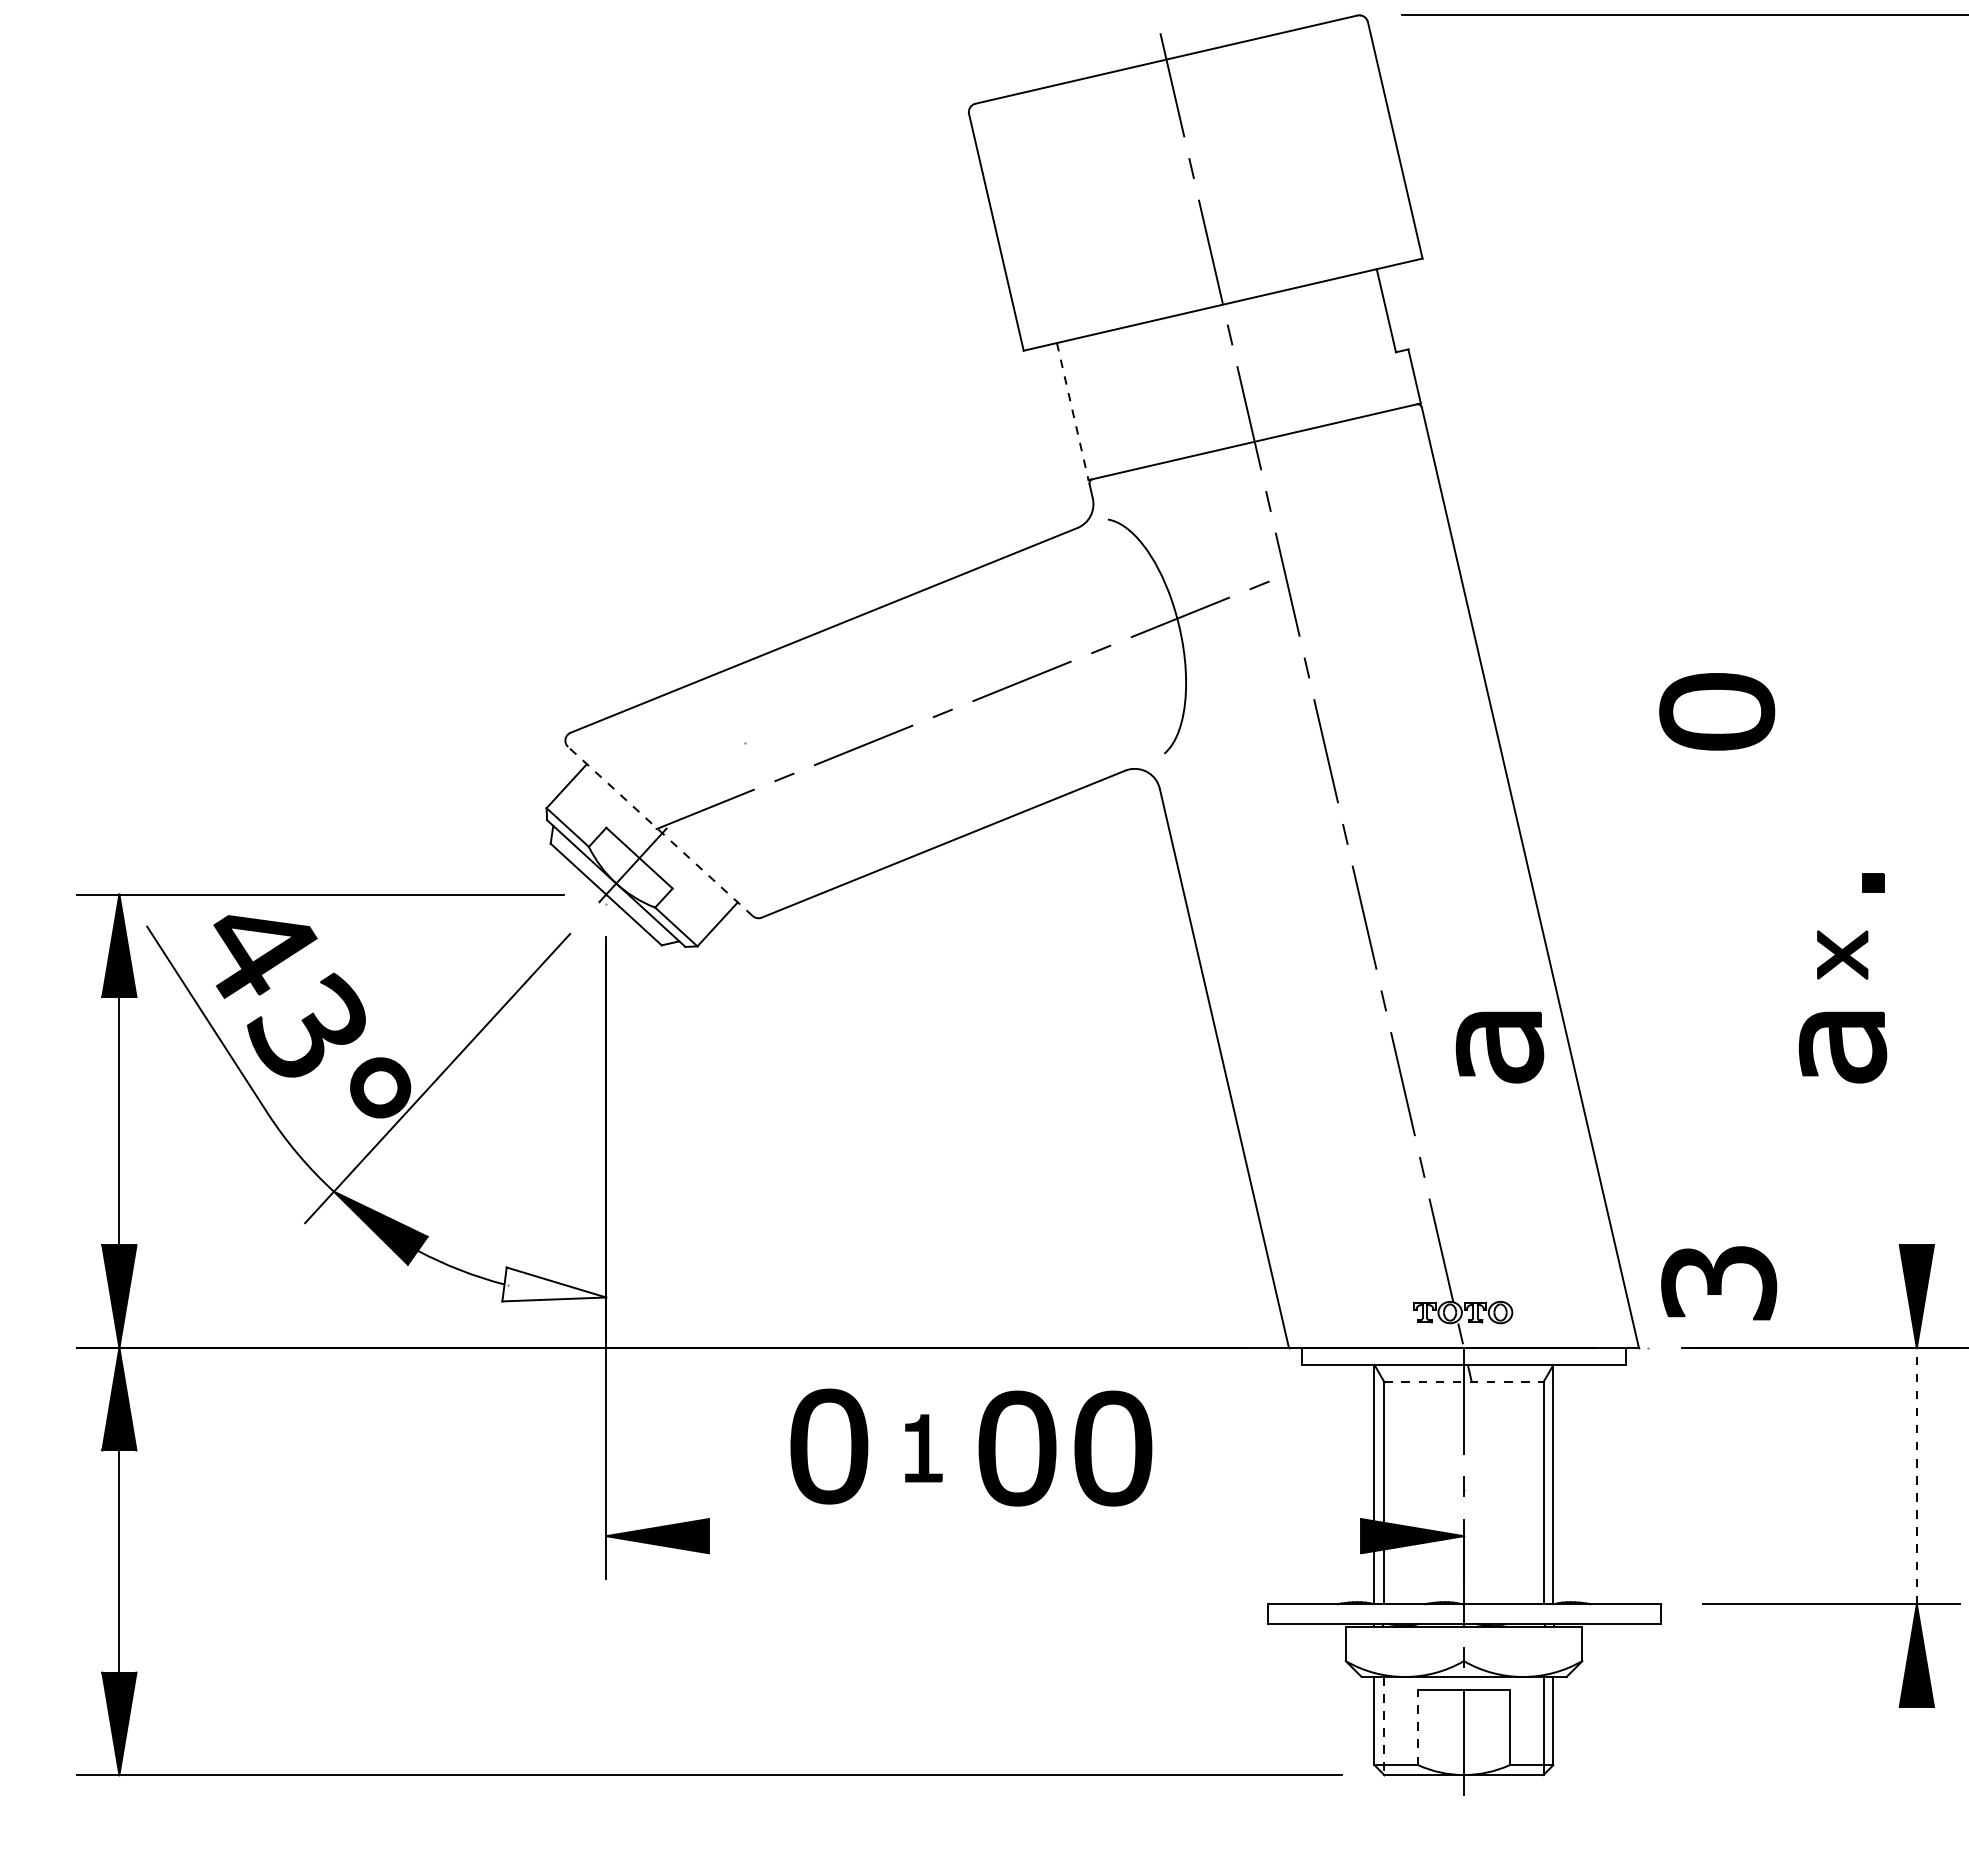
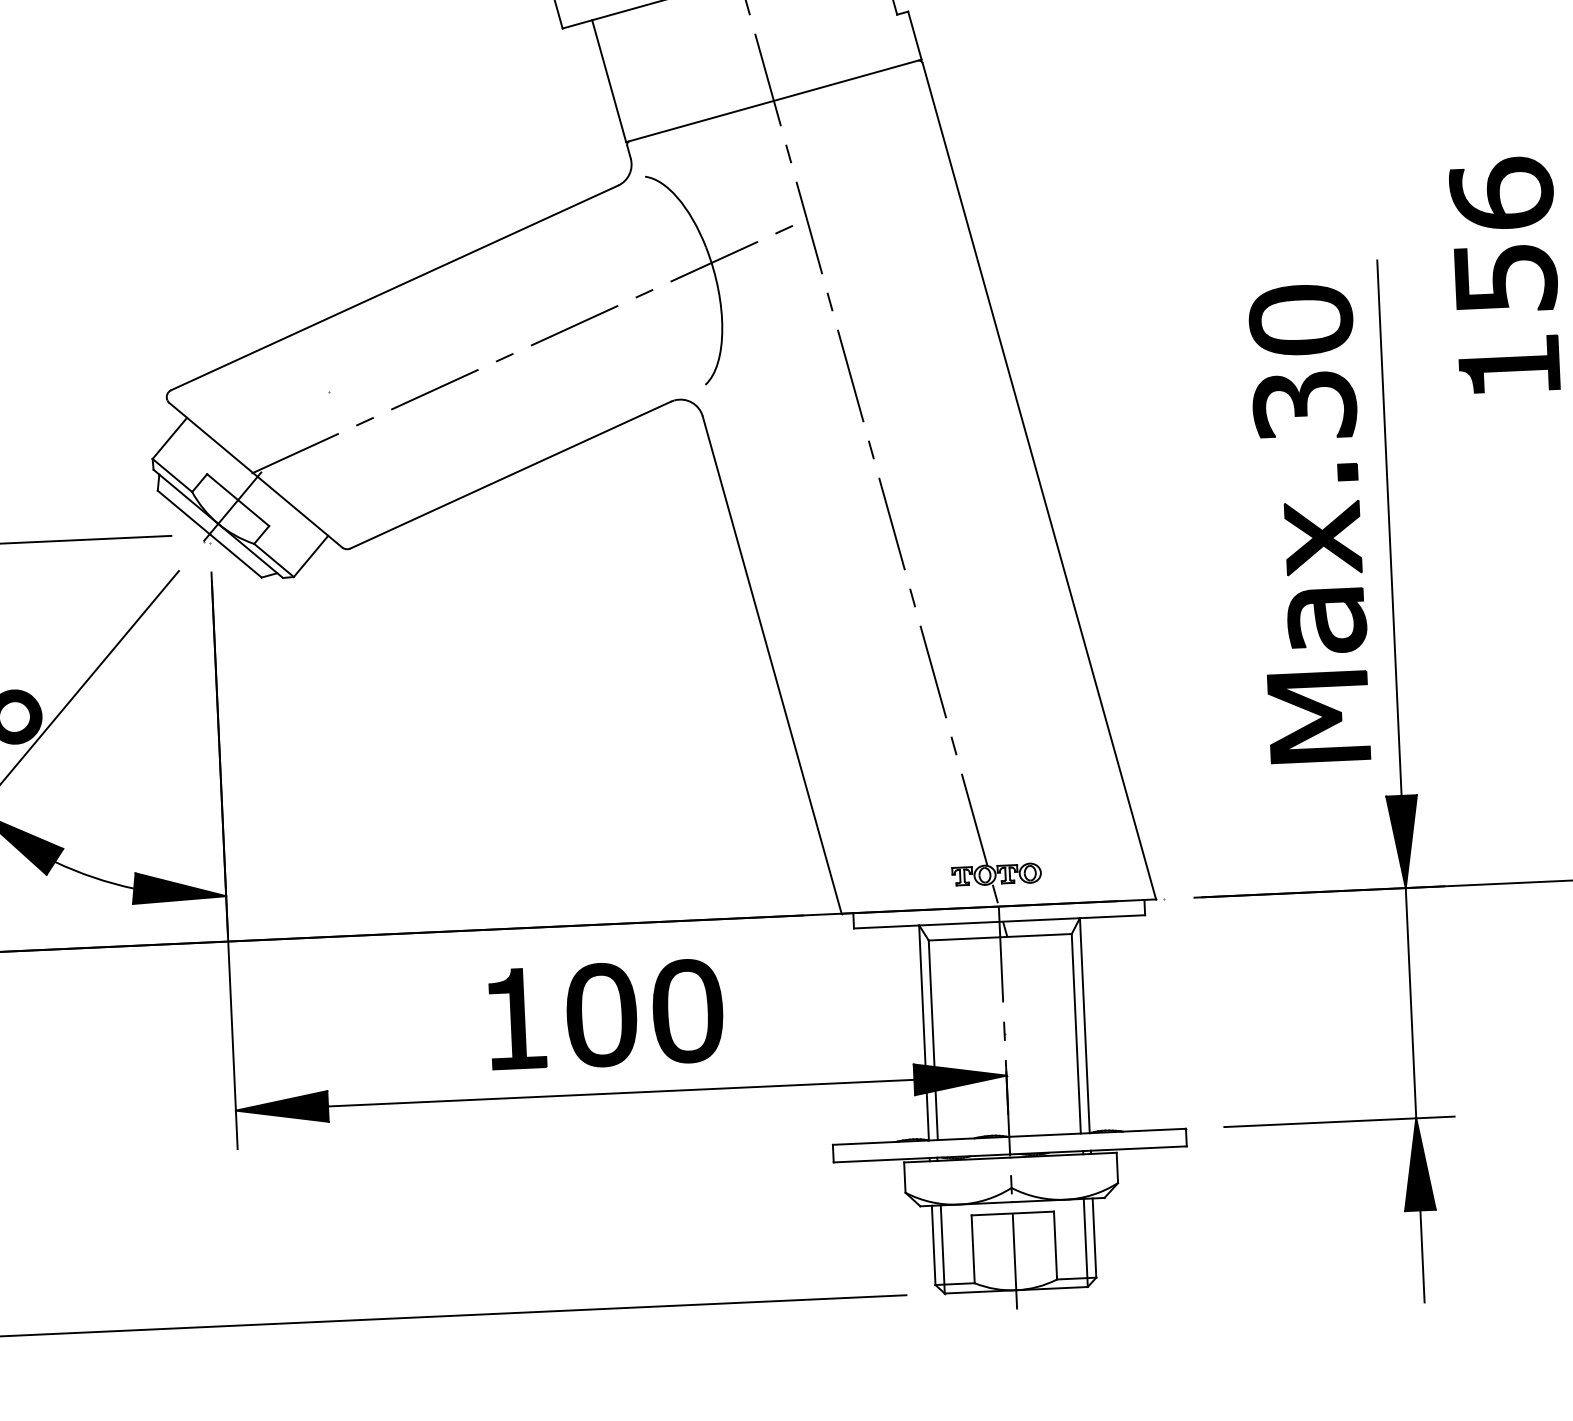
line: (1072, 412) -> (608, 82), dashed -> solid
part: (1717, 711) -> (1301, 319), moved
line: (660, 831) -> (255, 475), dashed -> solid
line: (1916, 947) -> (1389, 528), added
part: (1842, 954) -> (1322, 537), size x1.67
part: (1499, 1047) -> (1018, 635), removed
part: (1828, 1153) -> (1318, 716), added
part: (1719, 1283) -> (1305, 406), moved
fill: (554, 1284) -> (179, 886), added
line: (1463, 1382) -> (999, 937), dashed -> solid
part: (829, 1446) -> (432, 1020), removed
part: (923, 1448) -> (517, 1018), size x1.67
line: (1916, 1475) -> (1410, 1002), dashed -> solid
line: (1034, 1536) -> (620, 1093), added
line: (1384, 1726) -> (942, 1249), dashed -> solid
line: (1418, 1727) -> (973, 1249), dashed -> solid
line: (1916, 1757) -> (1422, 1256), added

